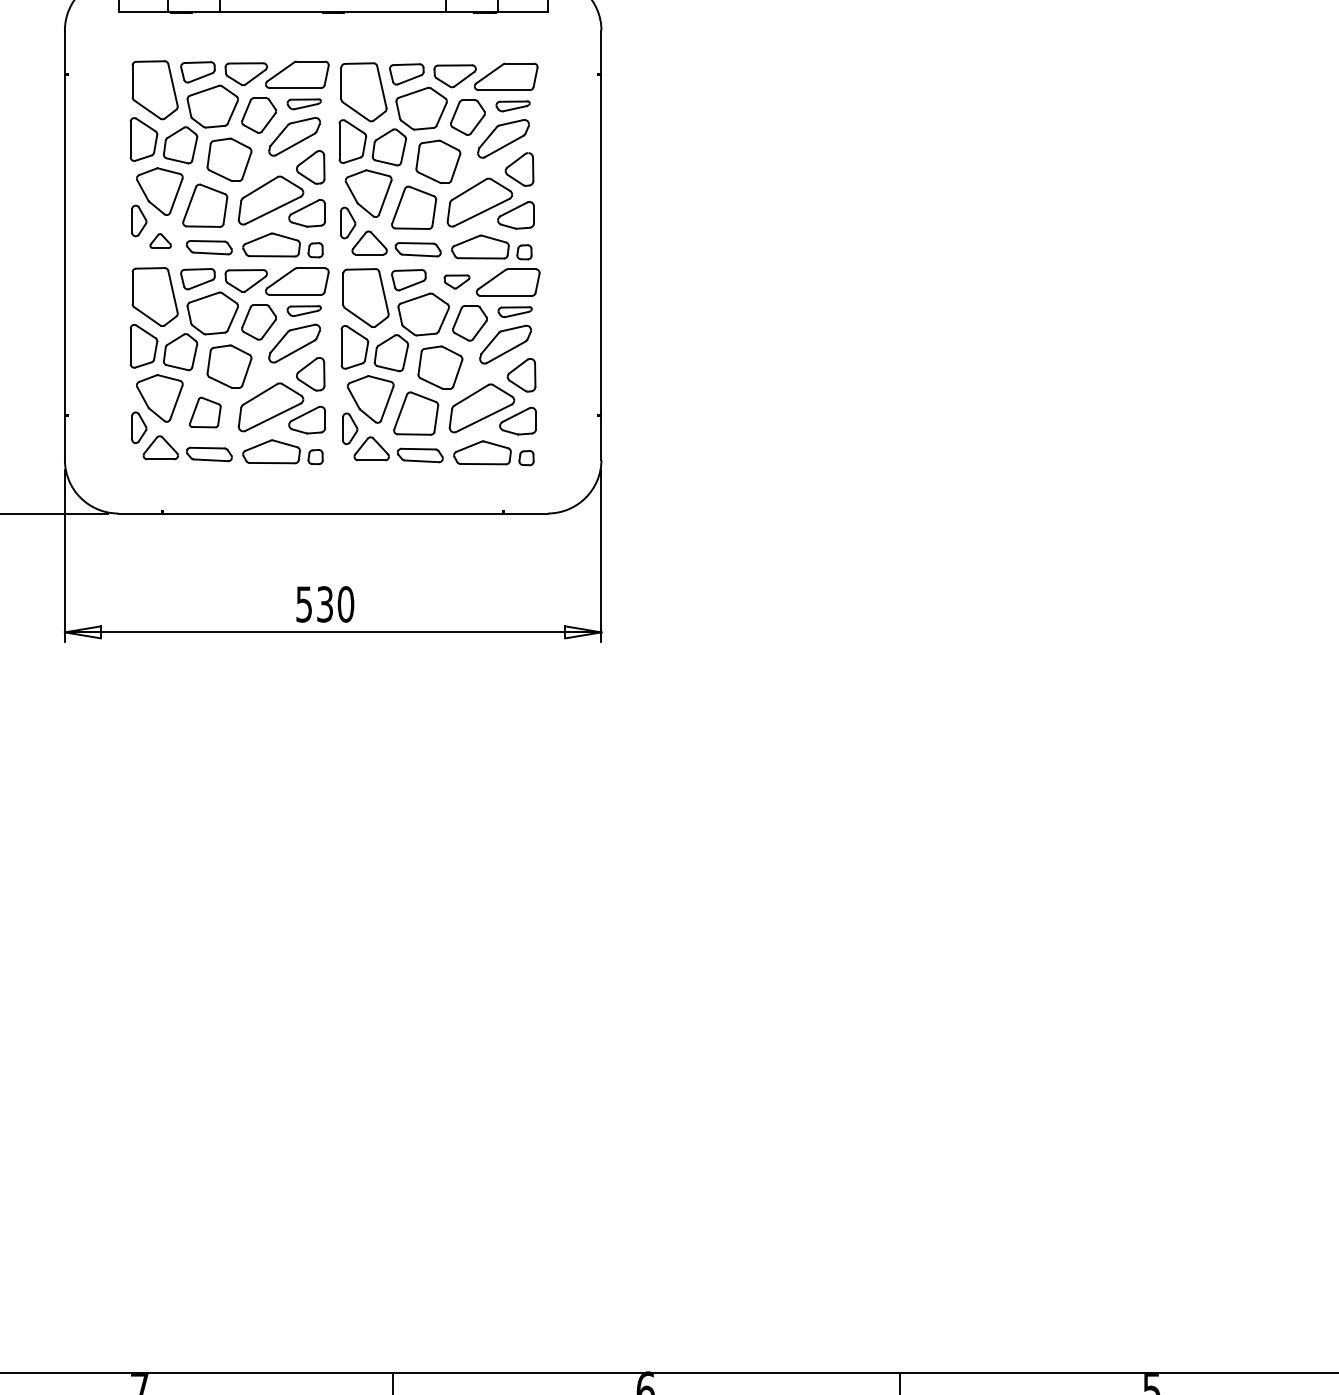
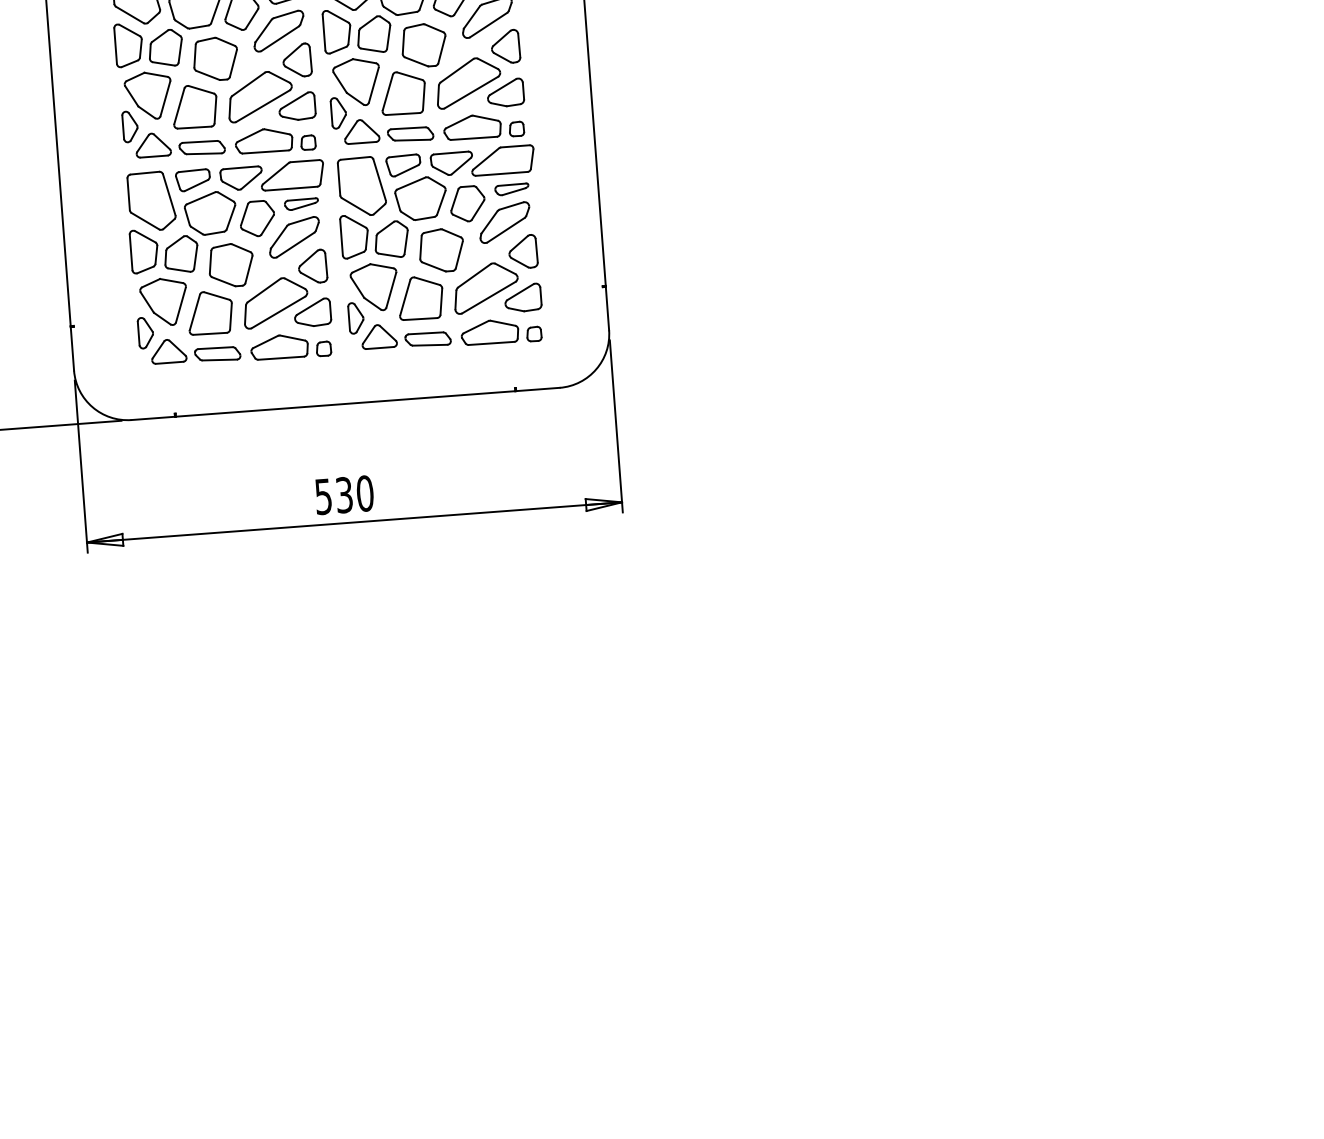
part: (160, 240) -> (152, 144), size x1.67
part: (456, 281) -> (451, 163), size x1.67
part: (205, 412) -> (210, 312), size x1.43

